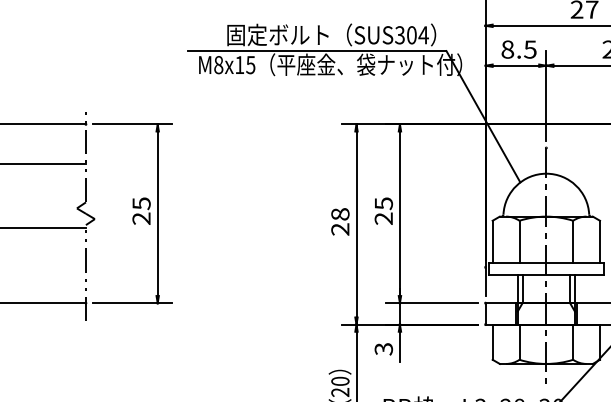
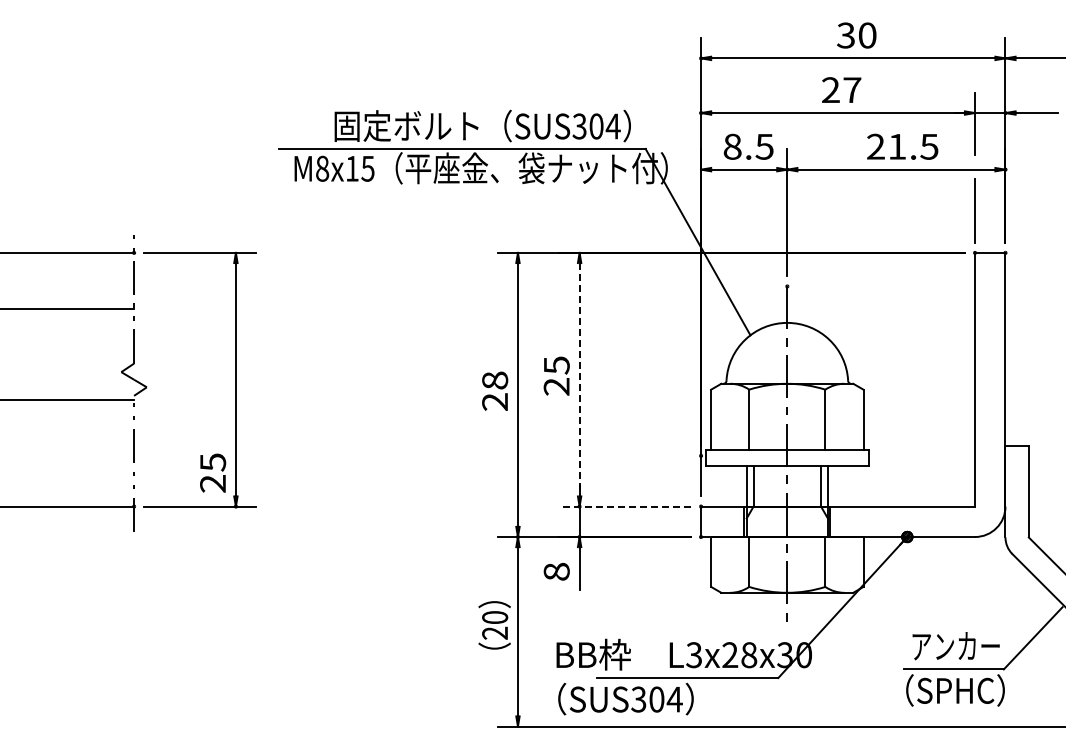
text: (141, 210) -> (213, 472), moved
line: (399, 213) -> (579, 379), solid -> dashed
line: (432, 303) -> (625, 506), solid -> dashed
text: (383, 348) -> (556, 571), 3 -> 8

